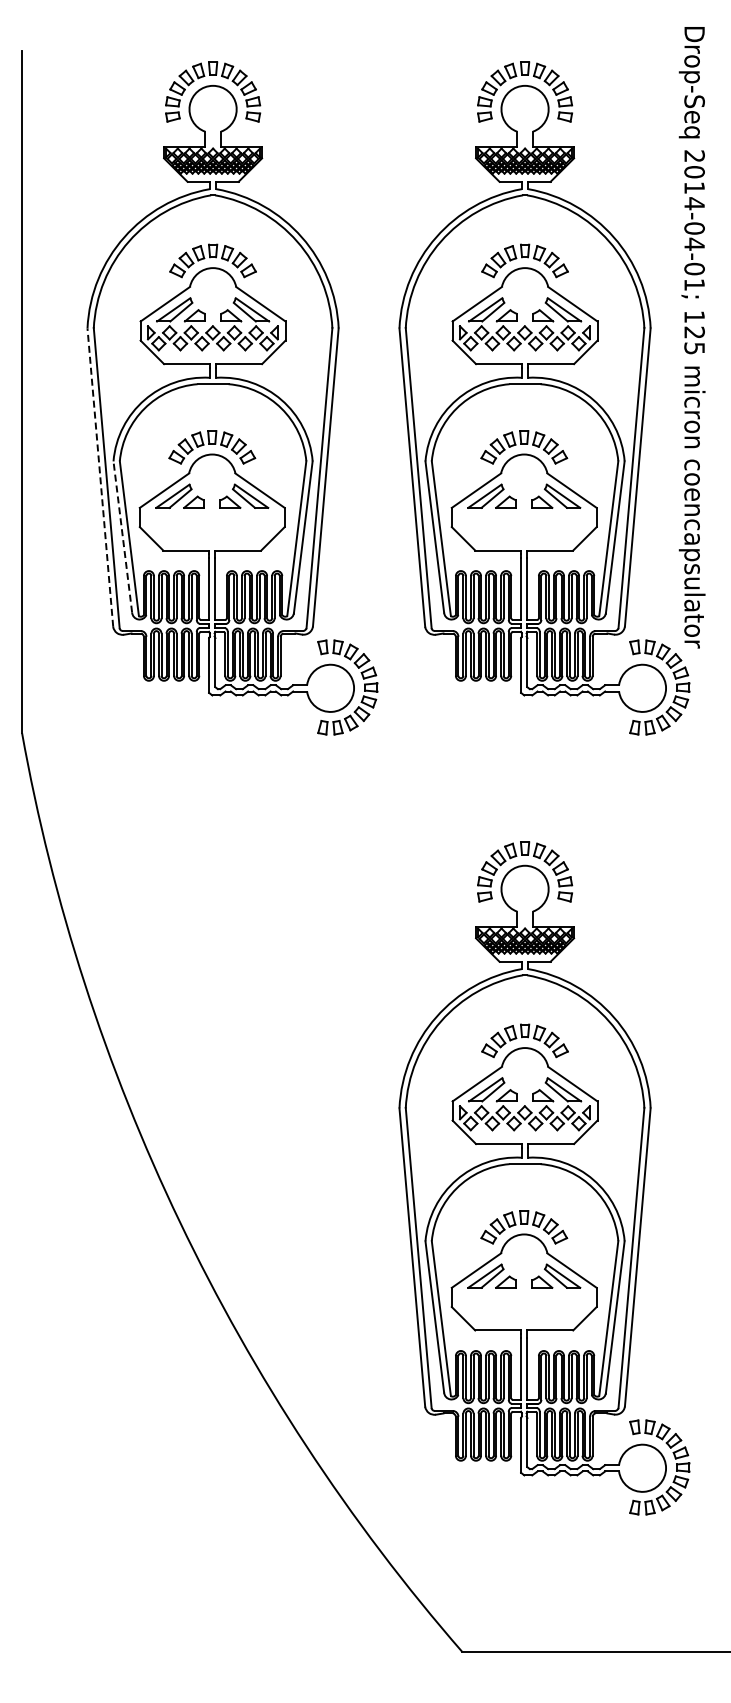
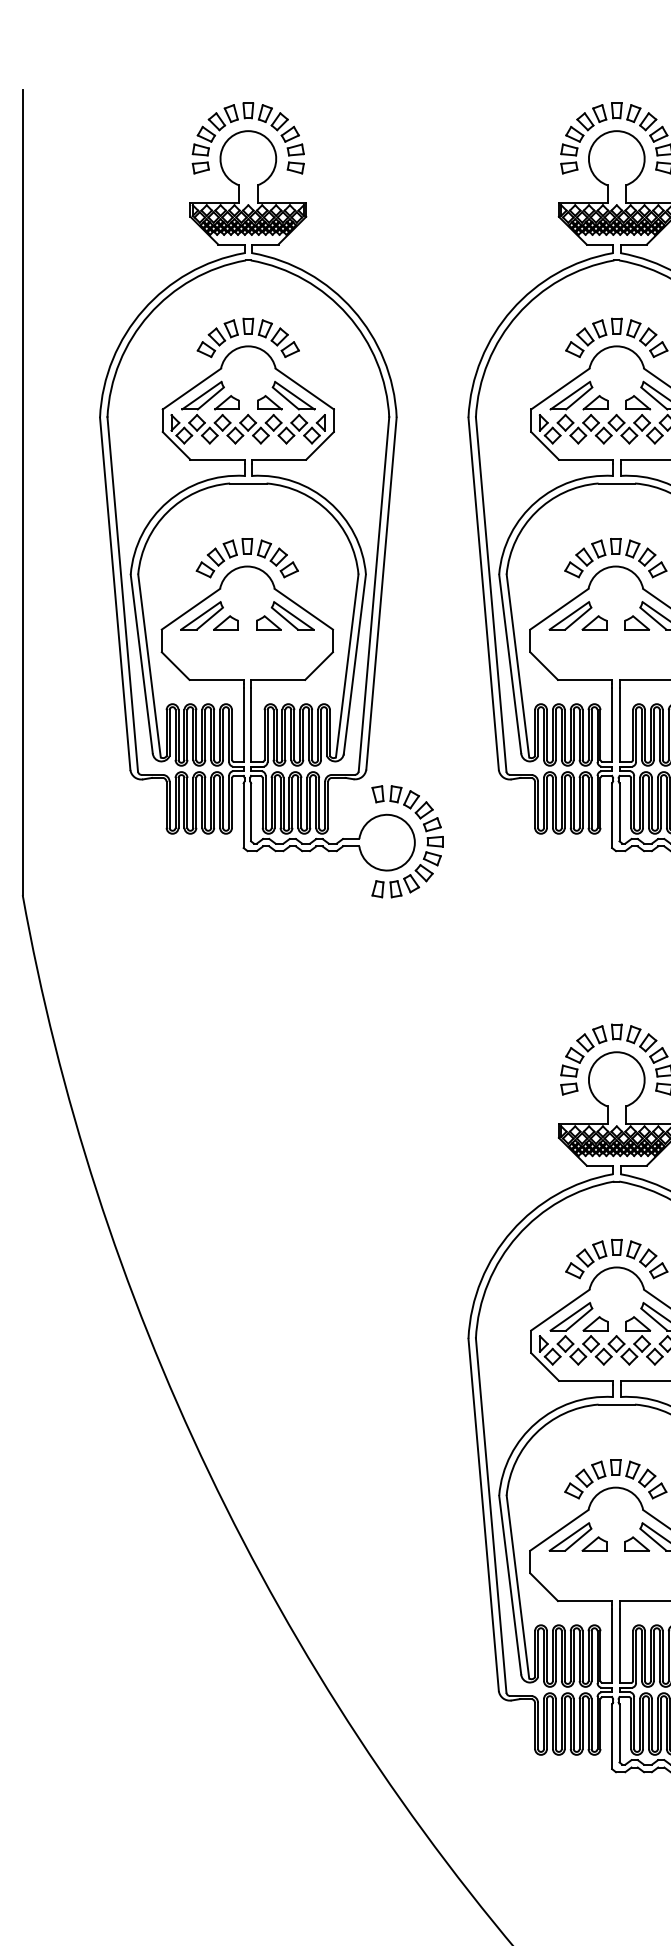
line: (100, 477) -> (115, 593), dashed -> solid
line: (122, 536) -> (141, 663), dashed -> solid

